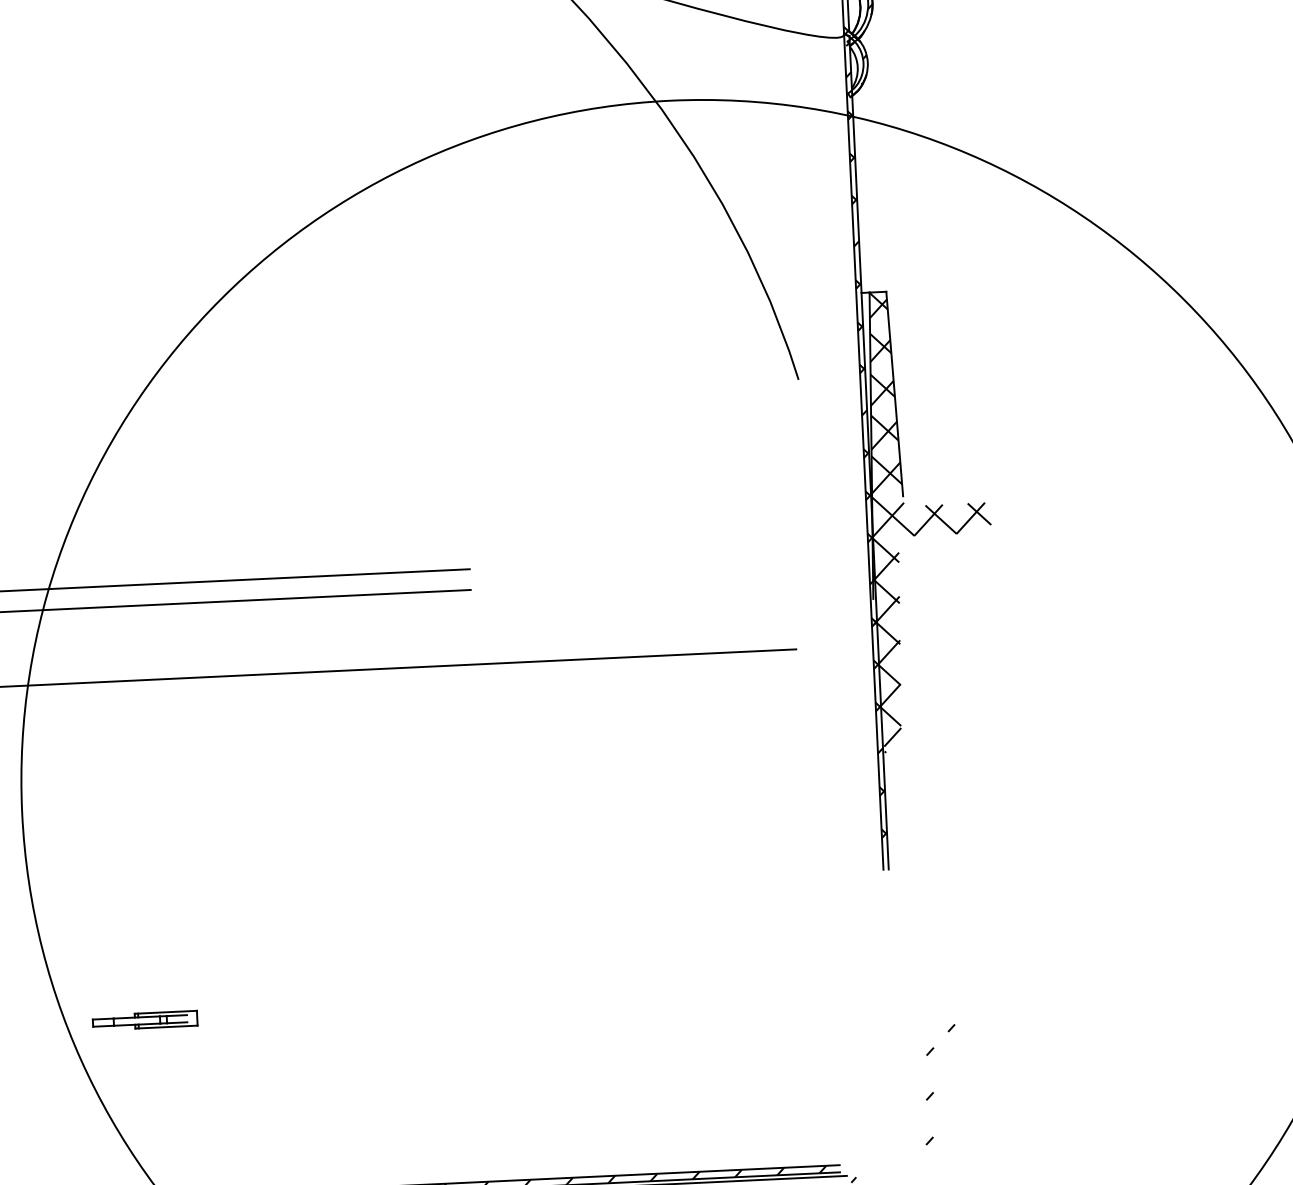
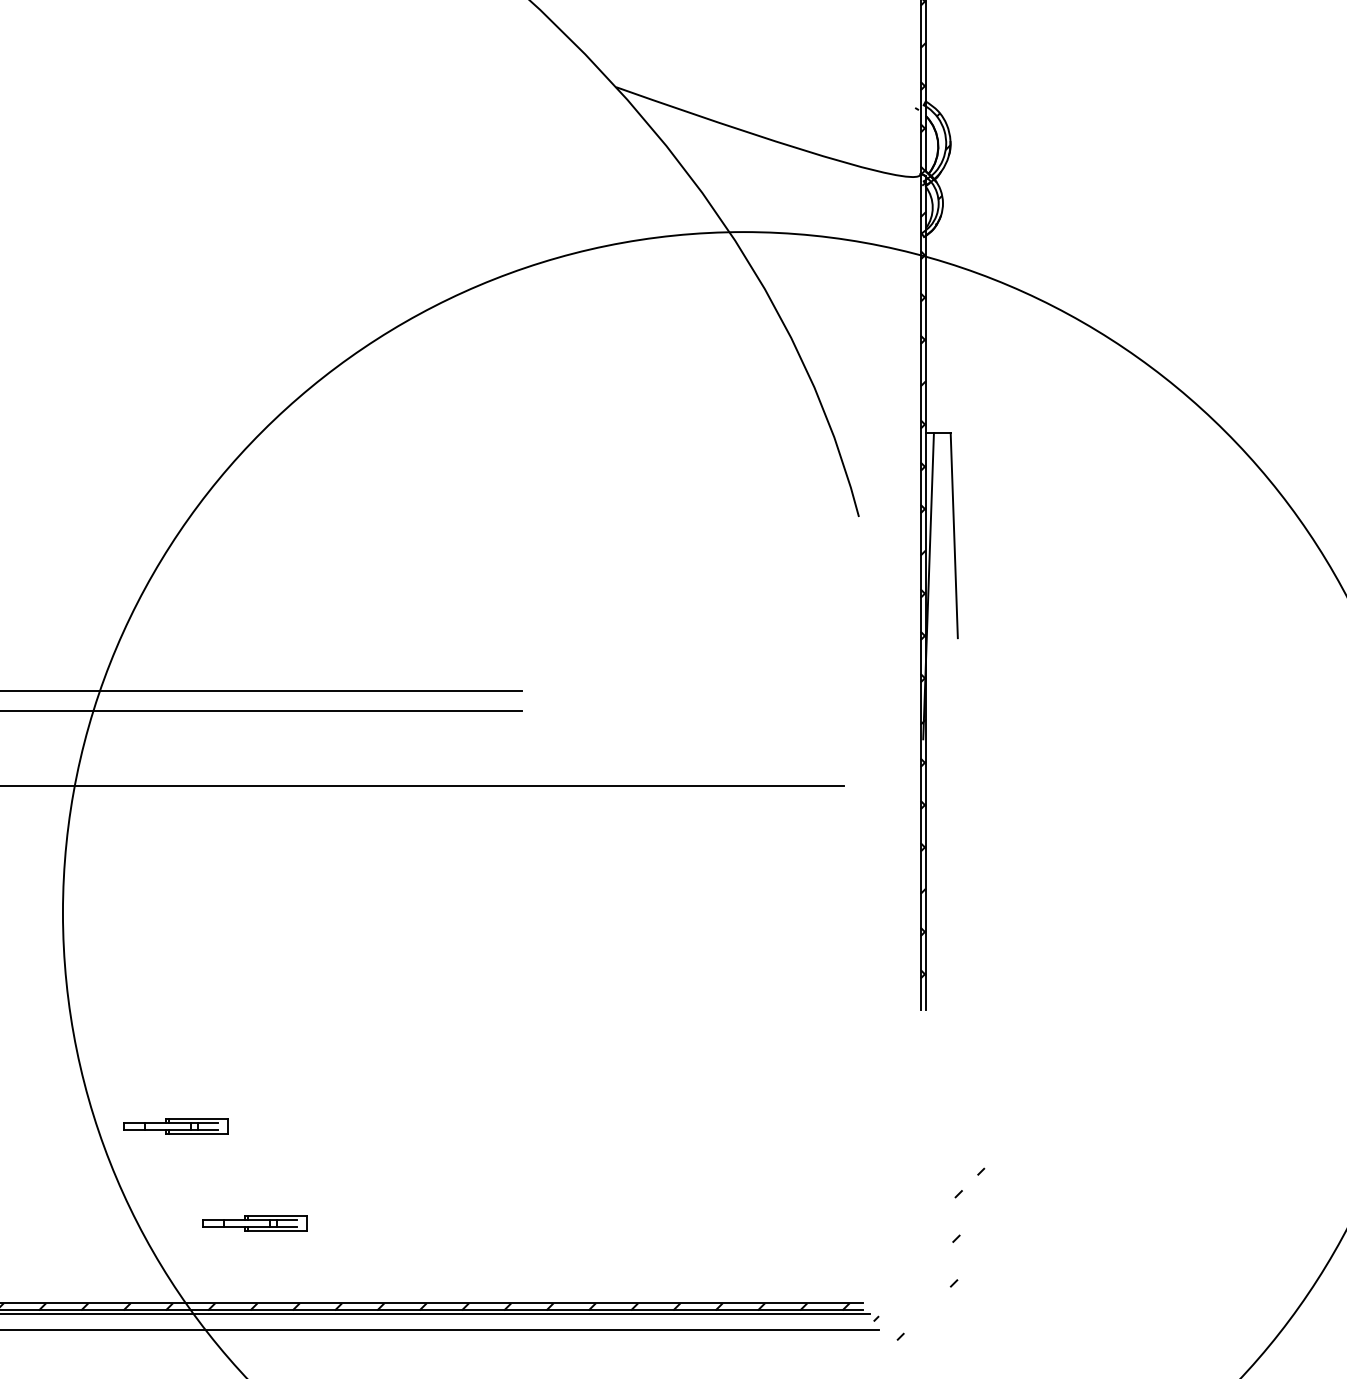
hatch: (929, 520) -> (983, 663), removed
part: (228, 1114) -> (254, 1223), added

